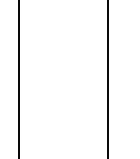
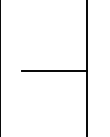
line: (73, 100) -> (54, 71), added

